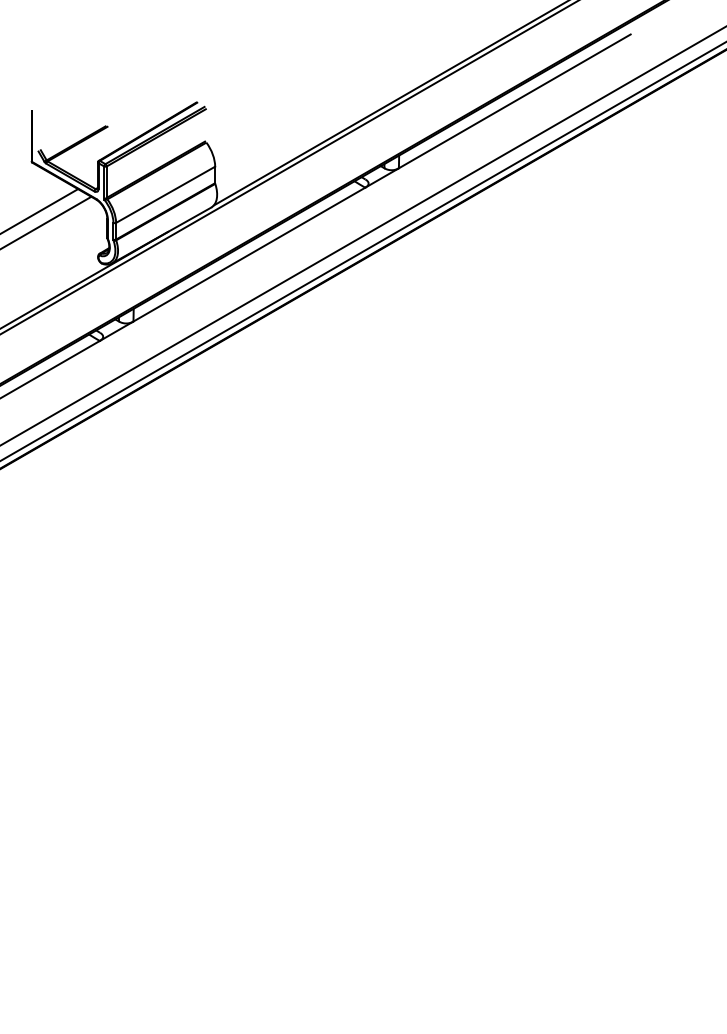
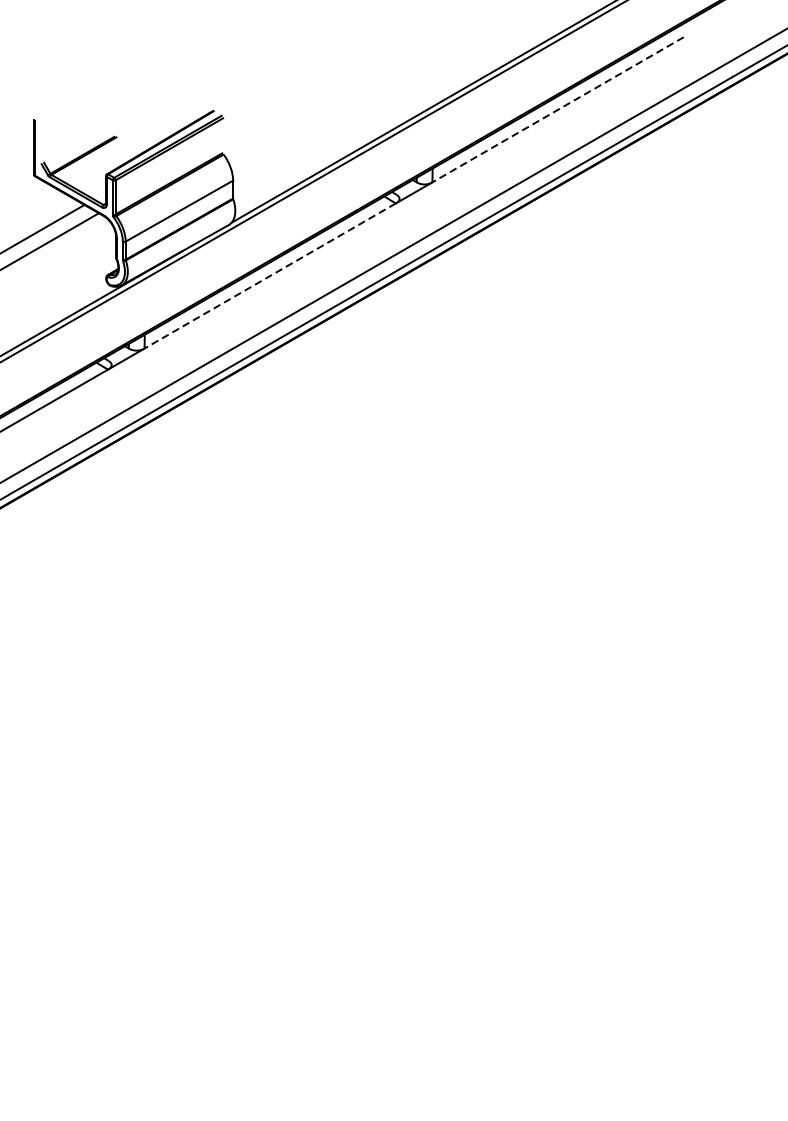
line: (514, 101) -> (557, 109), solid -> dashed
line: (249, 254) -> (270, 275), solid -> dashed

